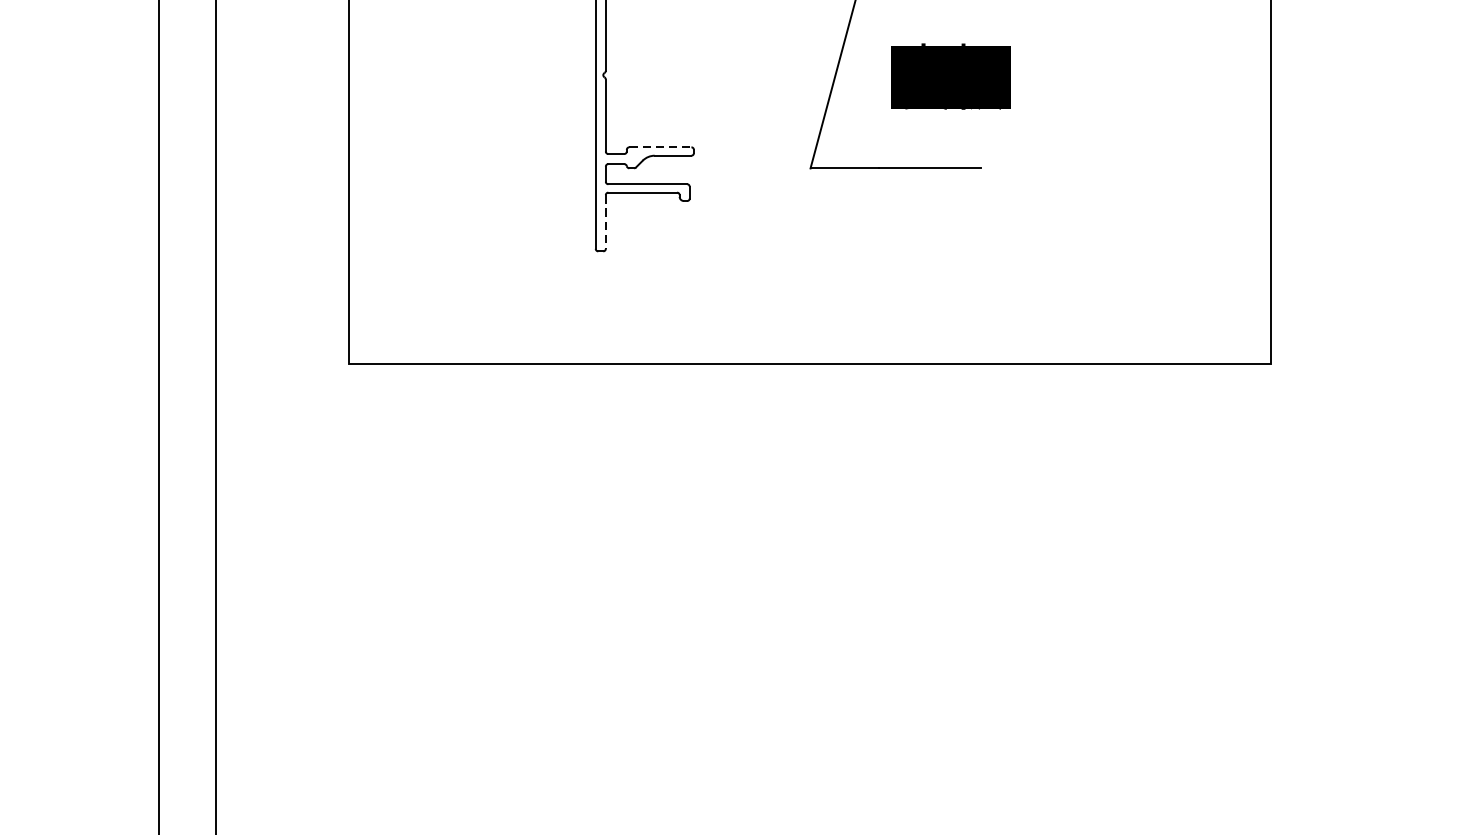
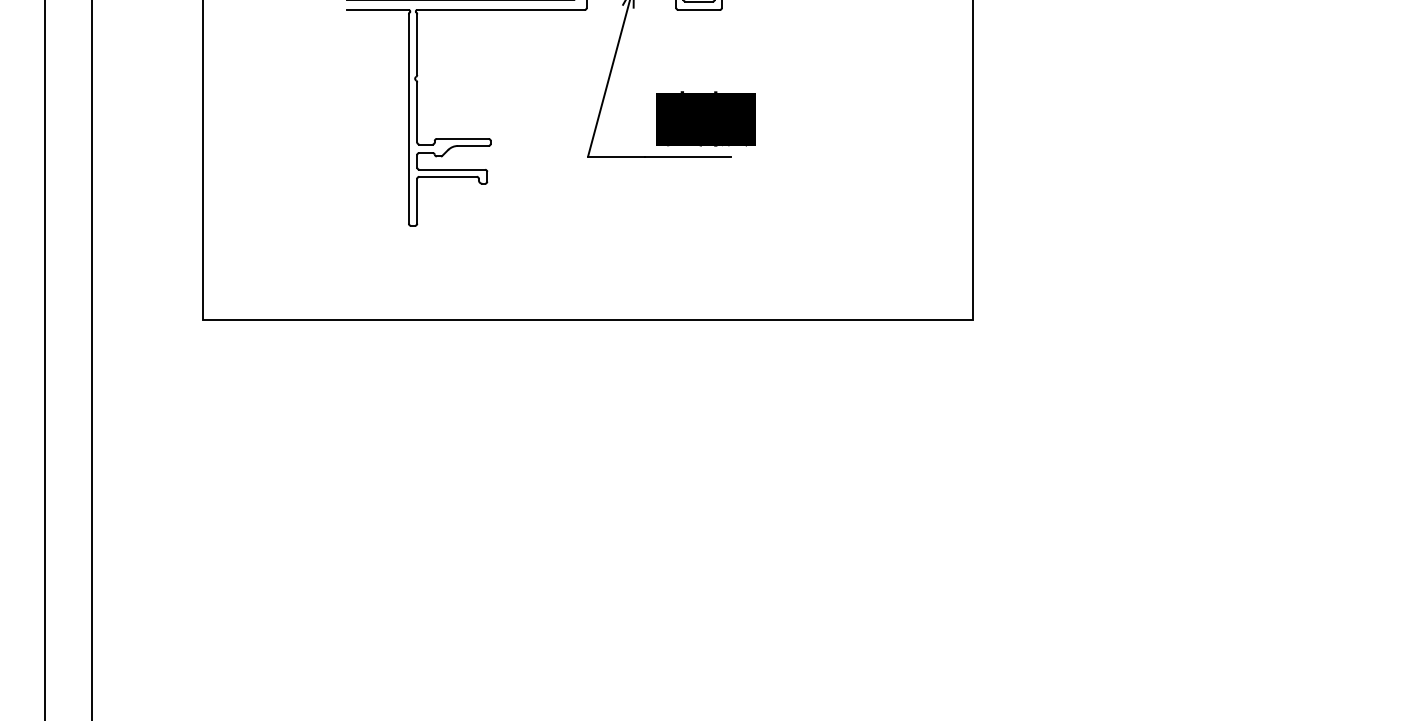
text: (951, 76) -> (705, 118), moved
line: (660, 146) -> (462, 138), dashed -> solid
line: (606, 222) -> (417, 201), dashed -> solid

